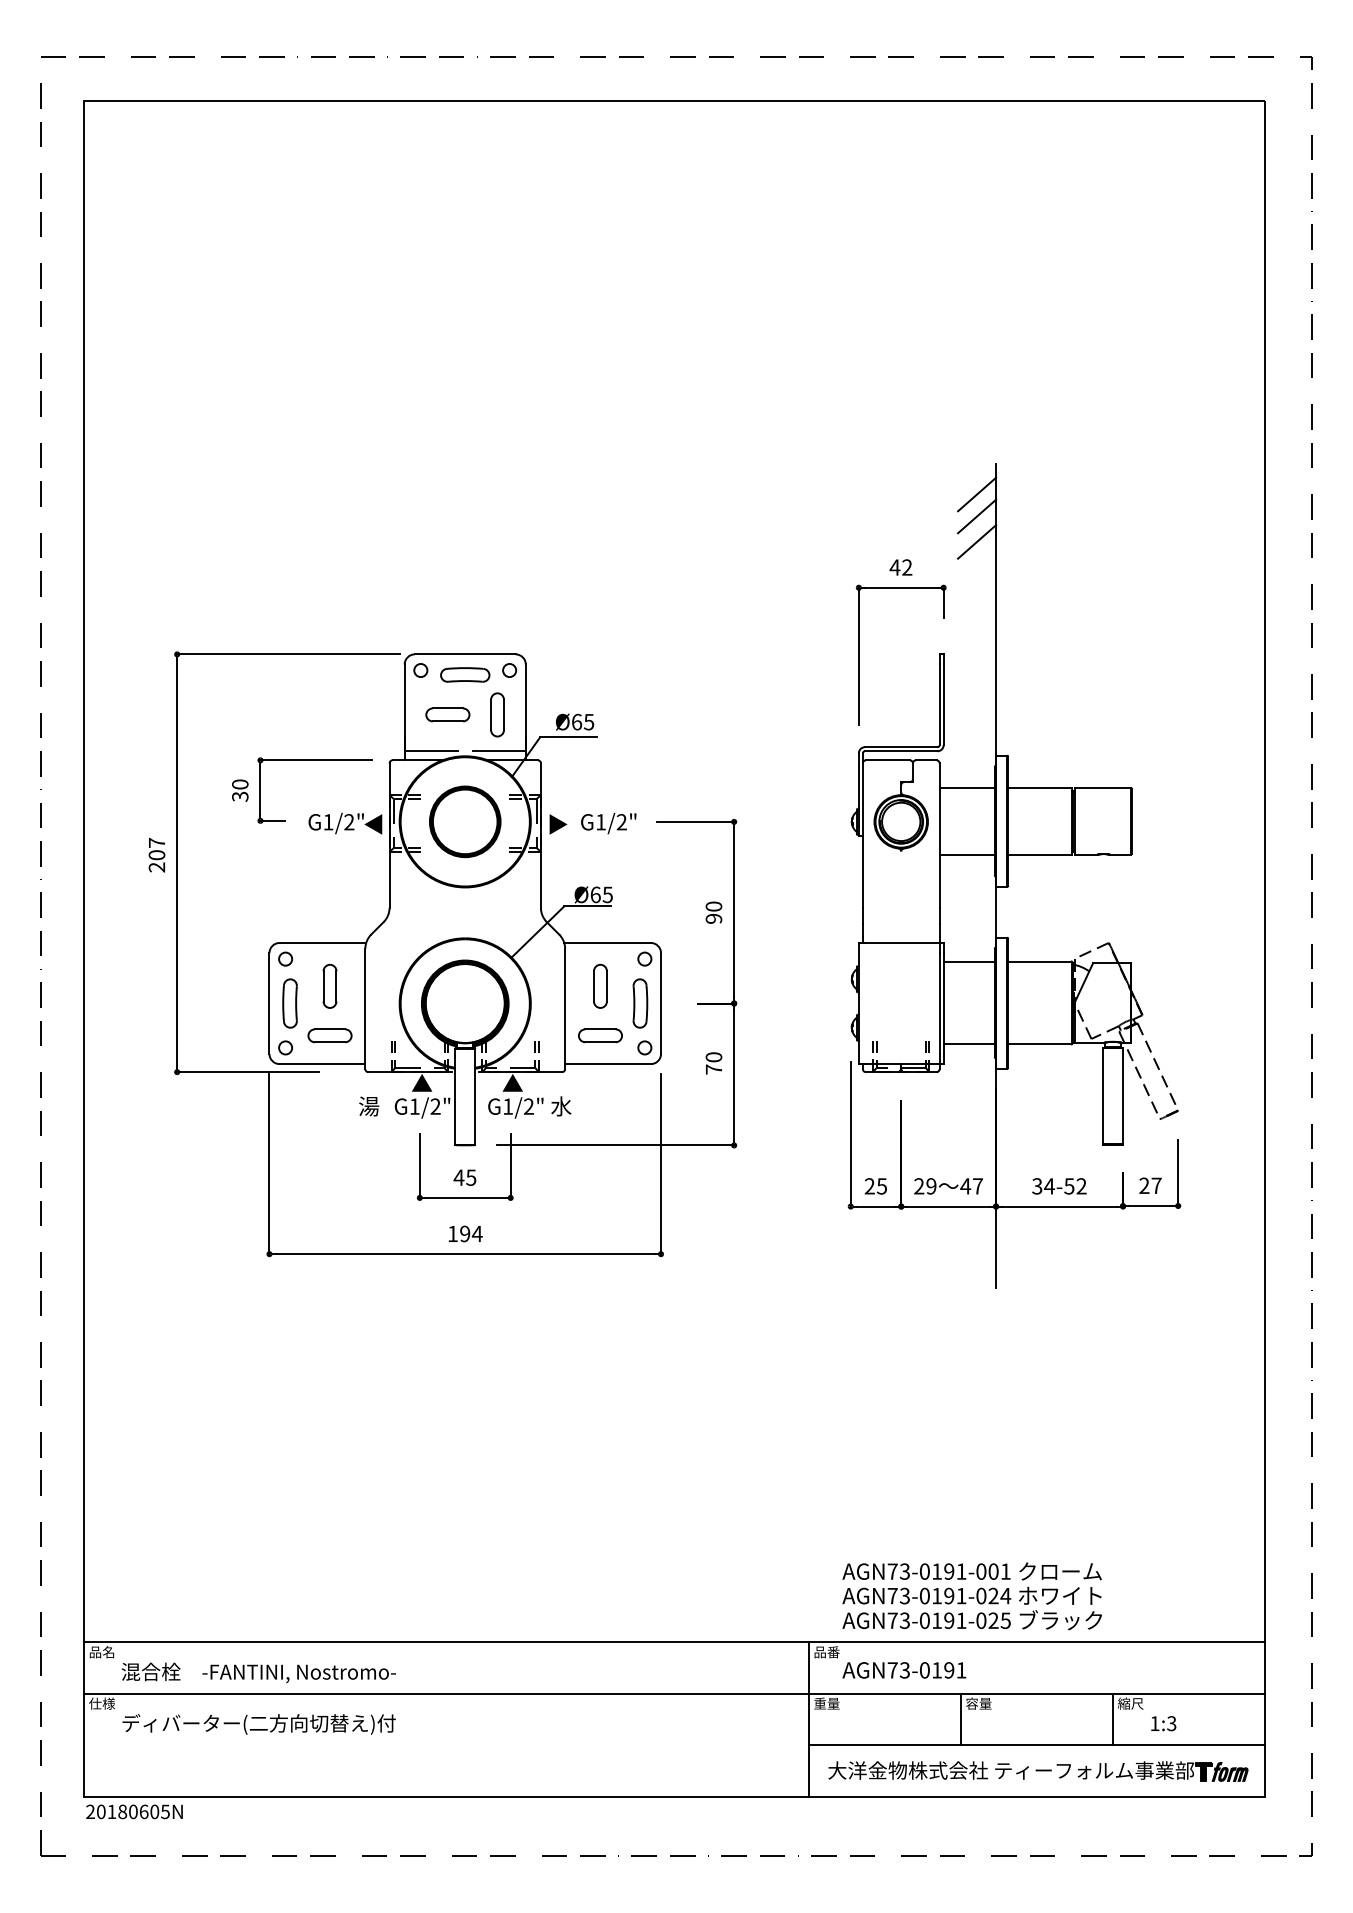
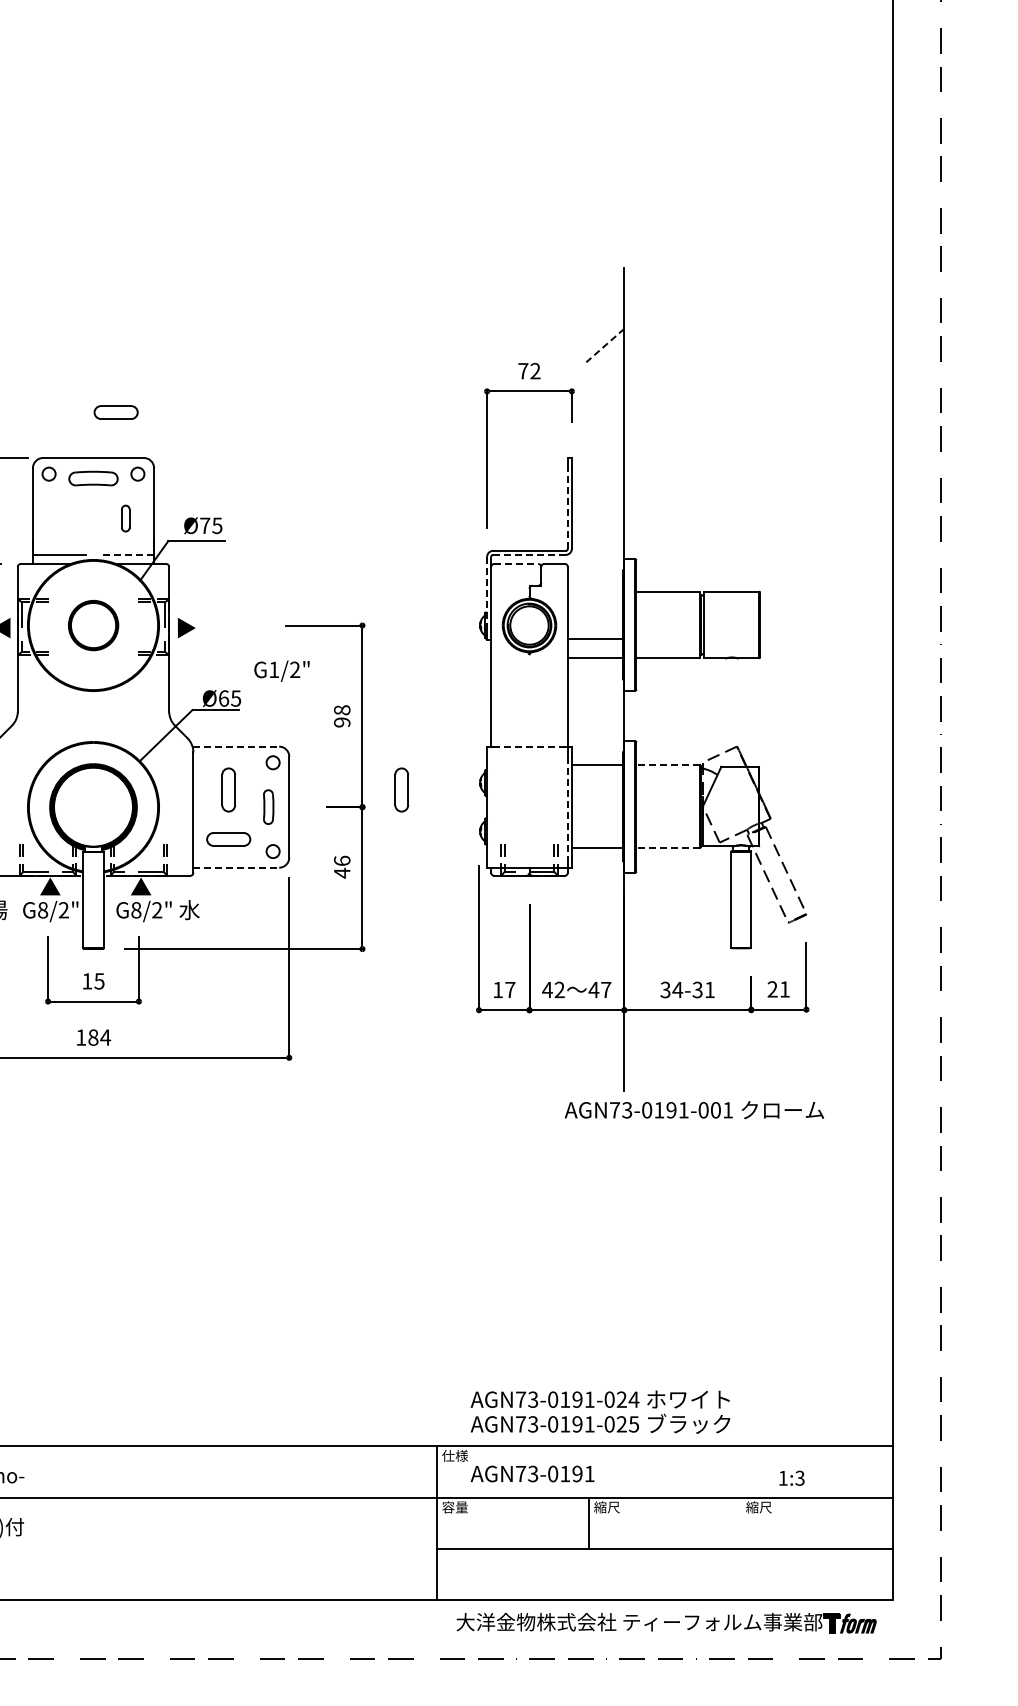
line: (977, 494) -> (605, 298), removed
line: (977, 516) -> (605, 320), removed
line: (976, 542) -> (604, 346), solid -> dashed
text: (894, 567) -> (522, 371), 42 -> 72
line: (939, 704) -> (567, 508), solid -> dashed
part: (447, 714) -> (115, 412), moved
part: (497, 714) -> (125, 518), size x0.6
text: (577, 721) -> (205, 525), Ø65 -> Ø75
line: (499, 751) -> (127, 555), solid -> dashed
line: (900, 751) -> (528, 555), solid -> dashed
line: (887, 760) -> (515, 564), solid -> dashed
line: (966, 787) -> (594, 638), moved
line: (858, 789) -> (486, 593), solid -> dashed
part: (465, 821) -> (93, 625), size x0.7
text: (608, 823) -> (281, 671), moved
text: (713, 906) -> (341, 710), 90 -> 98
line: (608, 942) -> (236, 746), solid -> dashed
line: (900, 942) -> (528, 746), solid -> dashed
line: (1039, 961) -> (667, 765), solid -> dashed
part: (773, 985) -> (401, 789), added
part: (640, 1003) -> (268, 807), size x0.7
line: (939, 1004) -> (567, 808), solid -> dashed
line: (1039, 1044) -> (667, 848), solid -> dashed
text: (713, 1063) -> (341, 867), 70 -> 46
line: (608, 1064) -> (236, 868), solid -> dashed
text: (414, 1106) -> (42, 910), G1/2" -> G8/2"
text: (508, 1106) -> (136, 910), G1/2" -> G8/2"
text: (458, 1177) -> (86, 981), 45 -> 15
text: (1156, 1185) -> (784, 989), 27 -> 21
text: (875, 1186) -> (503, 990), 25 -> 17
text: (924, 1186) -> (552, 990), 29 -> 42
text: (1075, 1186) -> (703, 990), 34-52 -> 34-31
text: (465, 1233) -> (93, 1037), 194 -> 184
text: (971, 1571) -> (693, 1110), moved
text: (826, 1652) -> (454, 1456), 品番 -> 仕様
text: (820, 1703) -> (448, 1507), 重量 -> 容量
text: (978, 1703) -> (606, 1507), 容量 -> 縮尺
line: (1113, 1719) -> (741, 1523), removed
text: (1163, 1723) -> (791, 1478), moved
part: (1038, 1771) -> (666, 1623), moved

